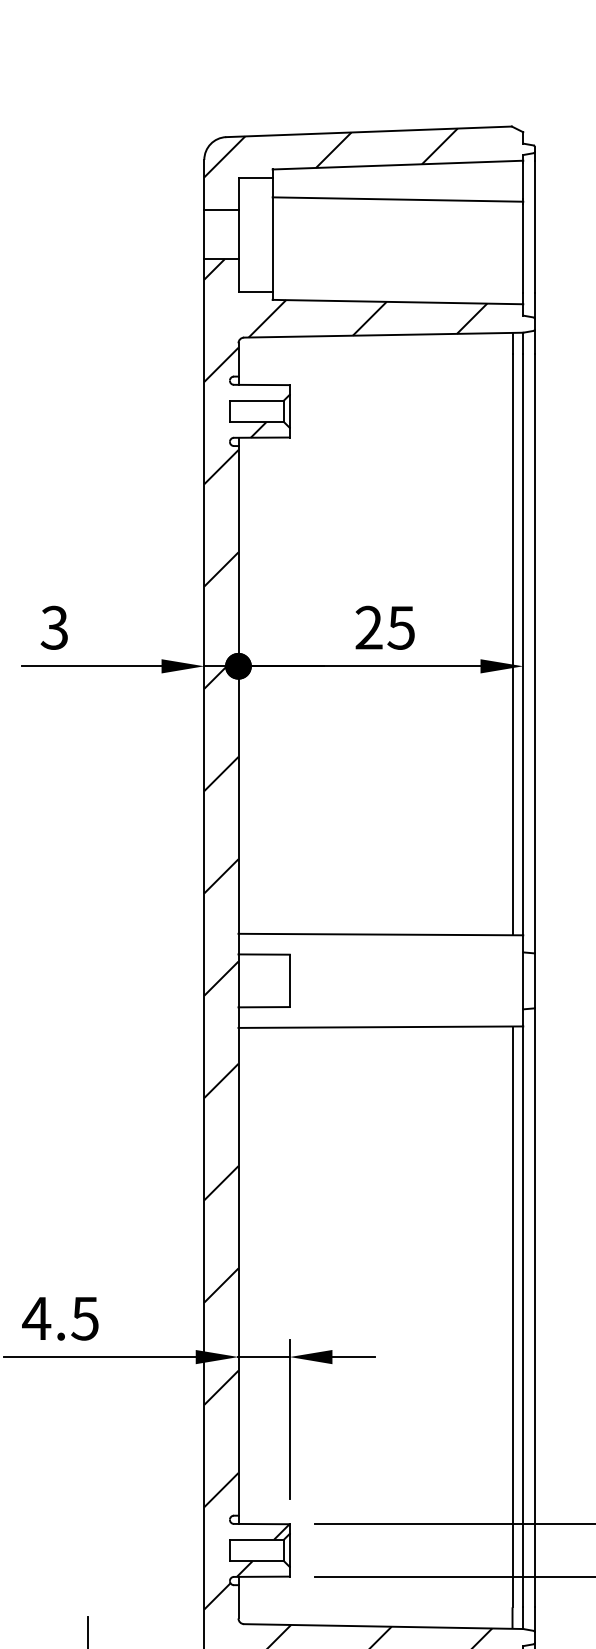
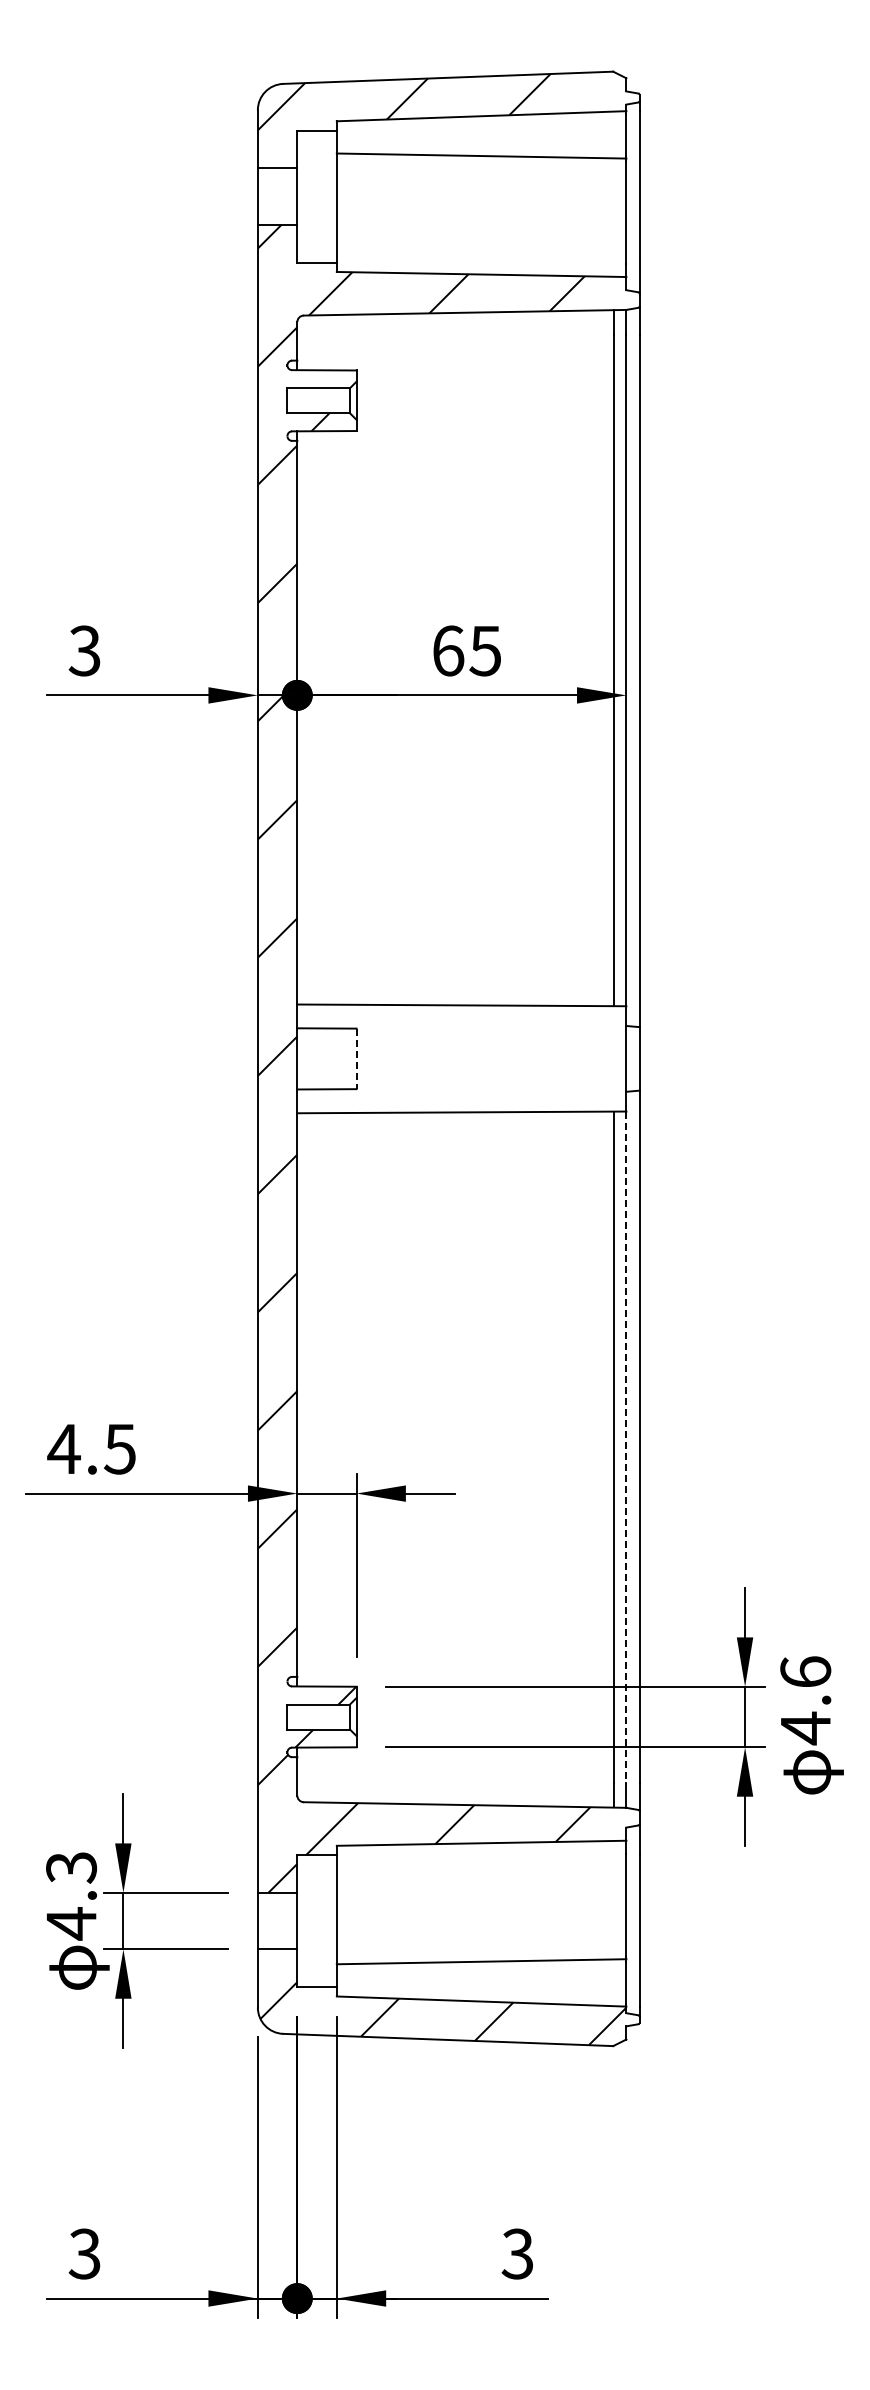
text: (369, 627) -> (448, 650), 25 -> 65
line: (289, 981) -> (356, 1059), solid -> dashed
line: (523, 1317) -> (626, 1447), solid -> dashed

